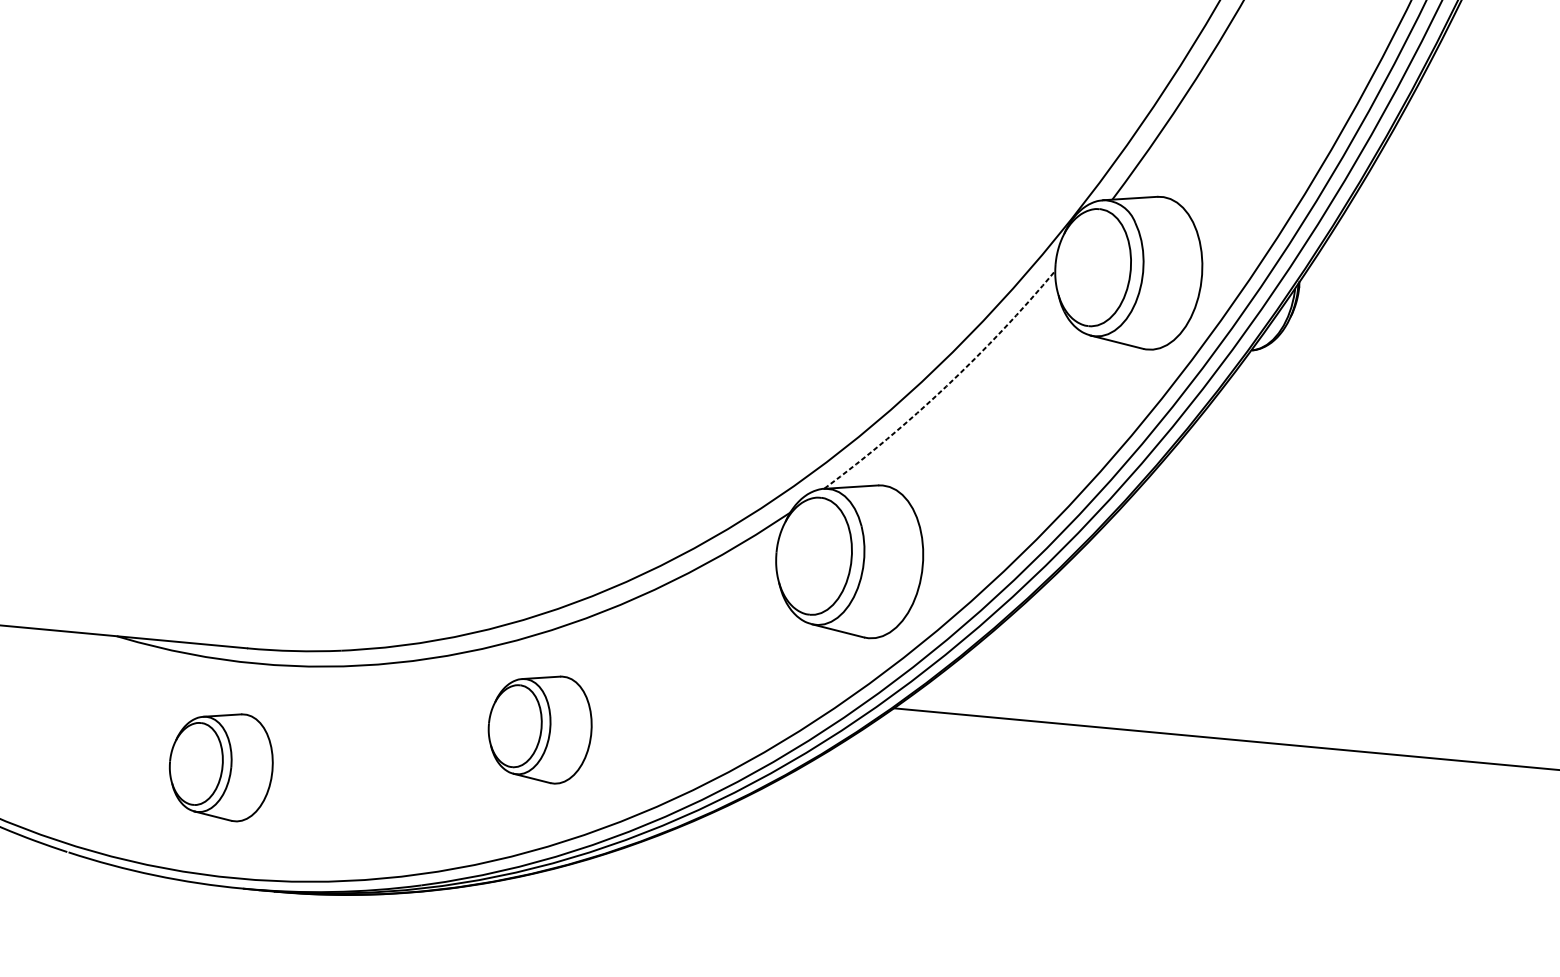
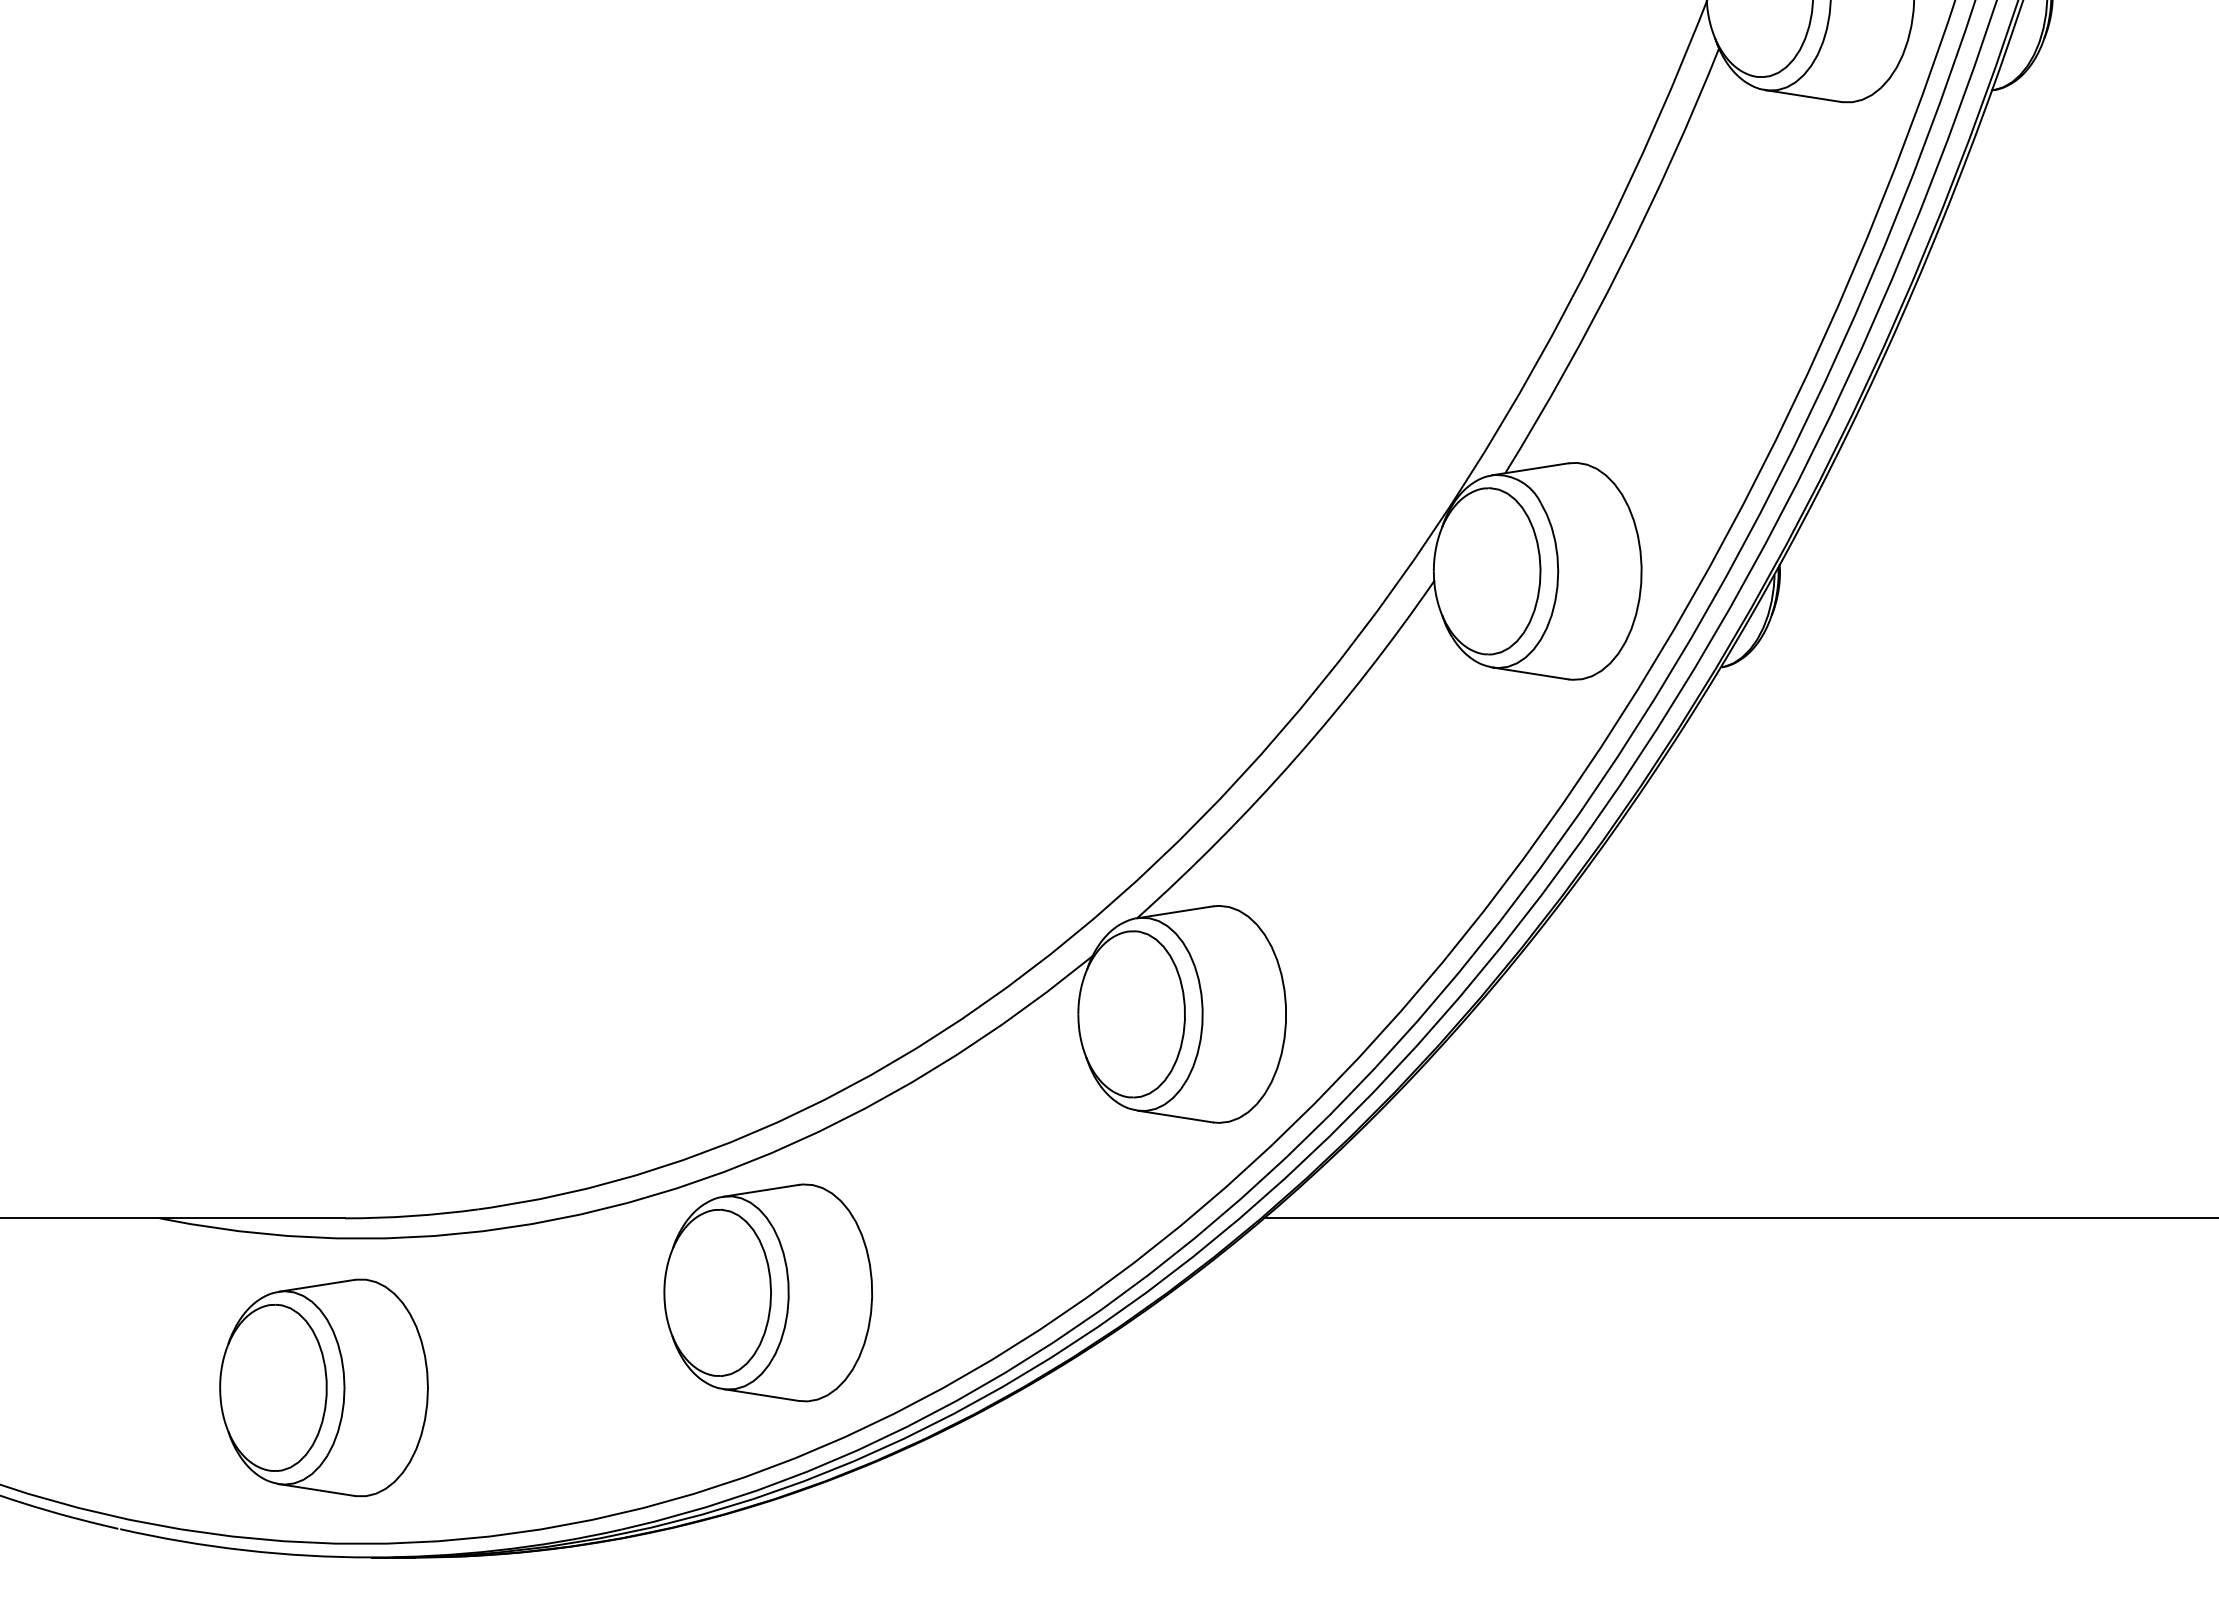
arc: (946, 386) -> (1296, 757), dashed -> solid
part: (540, 728) -> (768, 1292), size x1.43
part: (220, 765) -> (323, 1387), size x1.43

